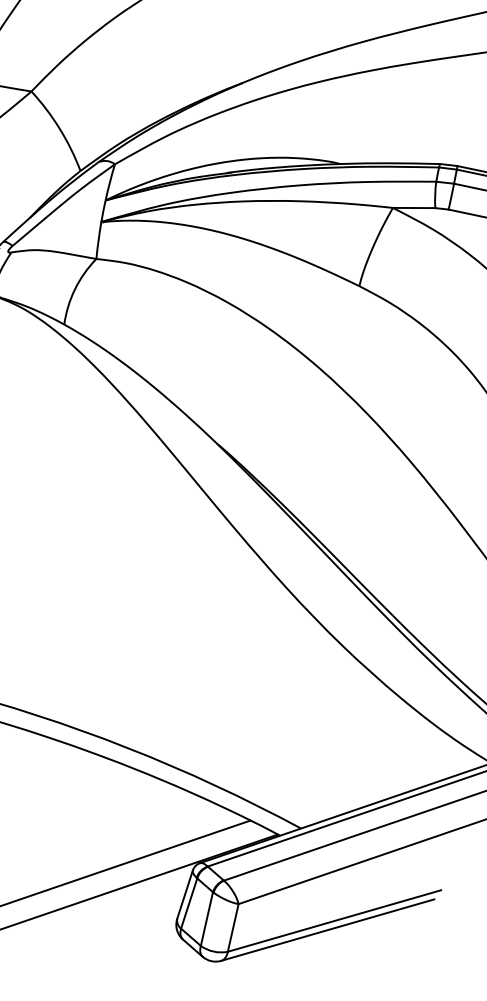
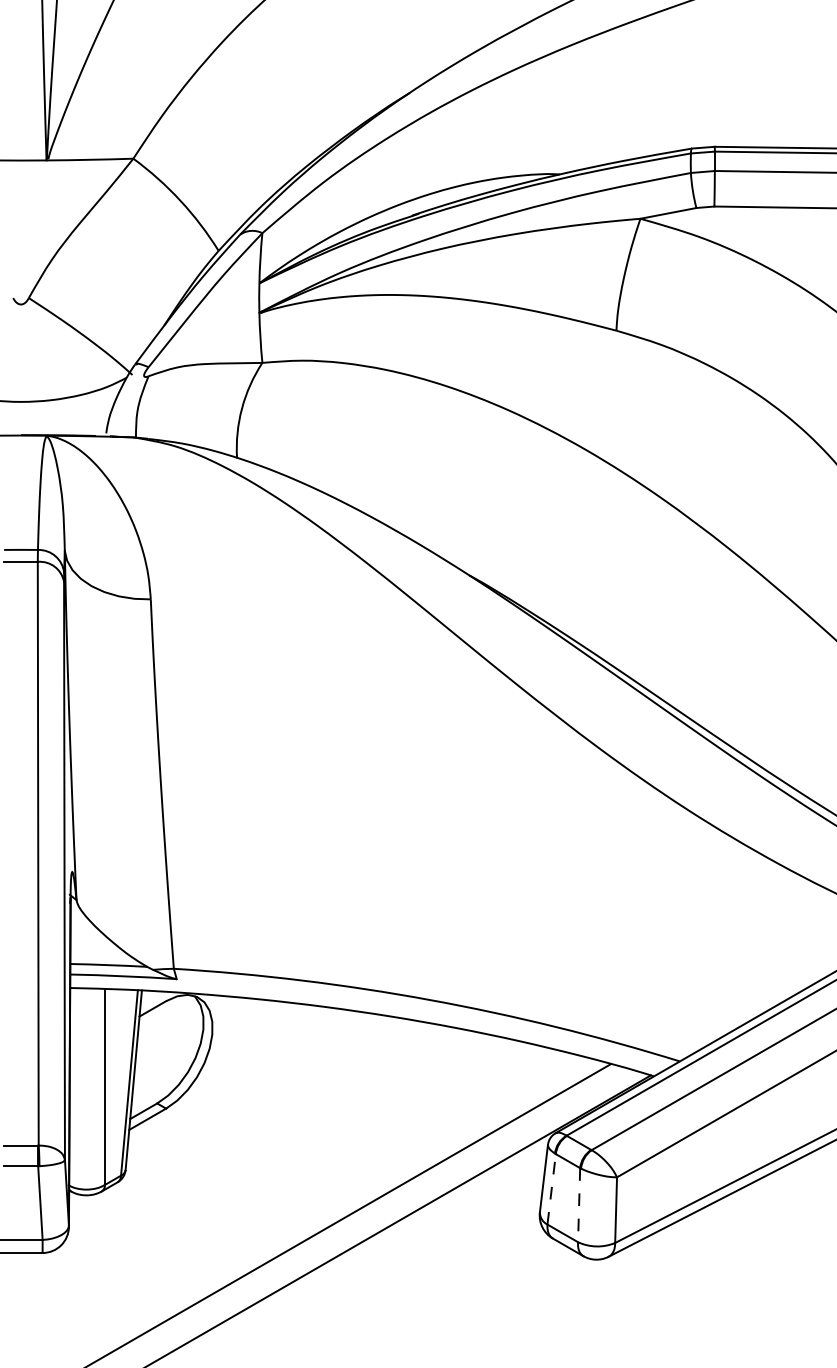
line: (189, 902) -> (551, 1188), solid -> dashed
line: (207, 919) -> (579, 1205), solid -> dashed

